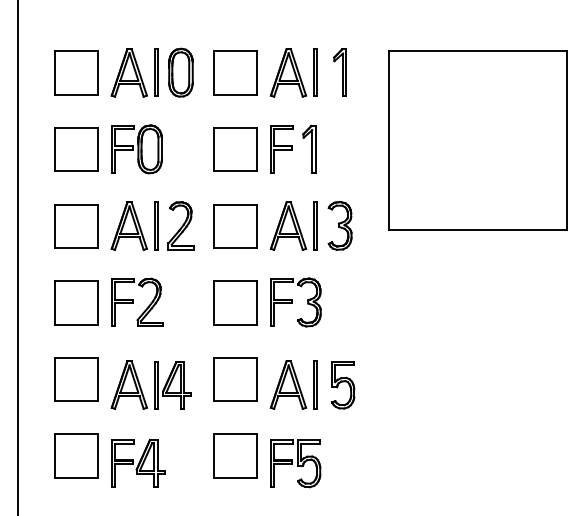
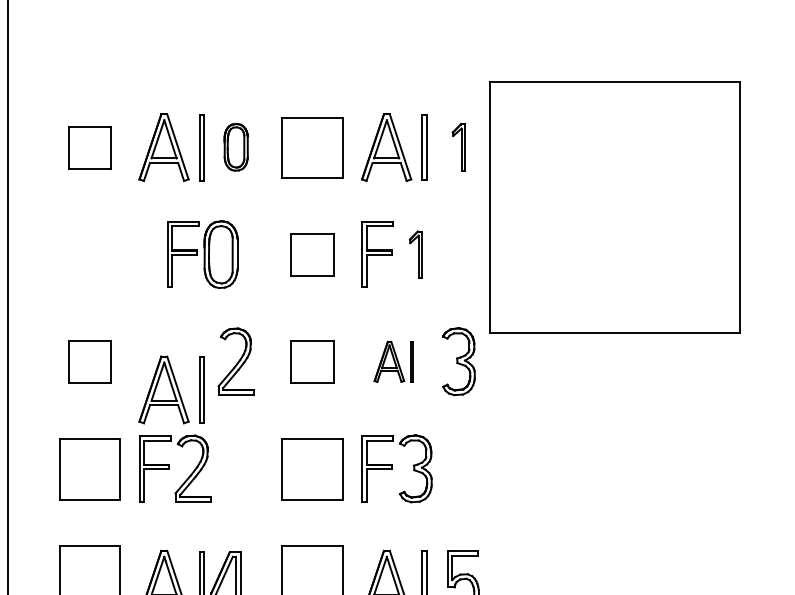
part: (76, 72) -> (90, 147), size x0.7
part: (180, 72) -> (235, 147), size x0.7
part: (339, 72) -> (457, 147), size x0.7
part: (477, 140) -> (614, 207), moved
part: (309, 148) -> (416, 253), size x0.7
part: (76, 149) -> (90, 254), removed
part: (136, 149) -> (202, 254), moved
part: (235, 149) -> (312, 254), size x0.7
part: (134, 225) -> (171, 389), moved
part: (293, 225) -> (393, 361), size x0.6
part: (76, 226) -> (90, 362), size x0.7
part: (235, 226) -> (312, 362), size x0.7

